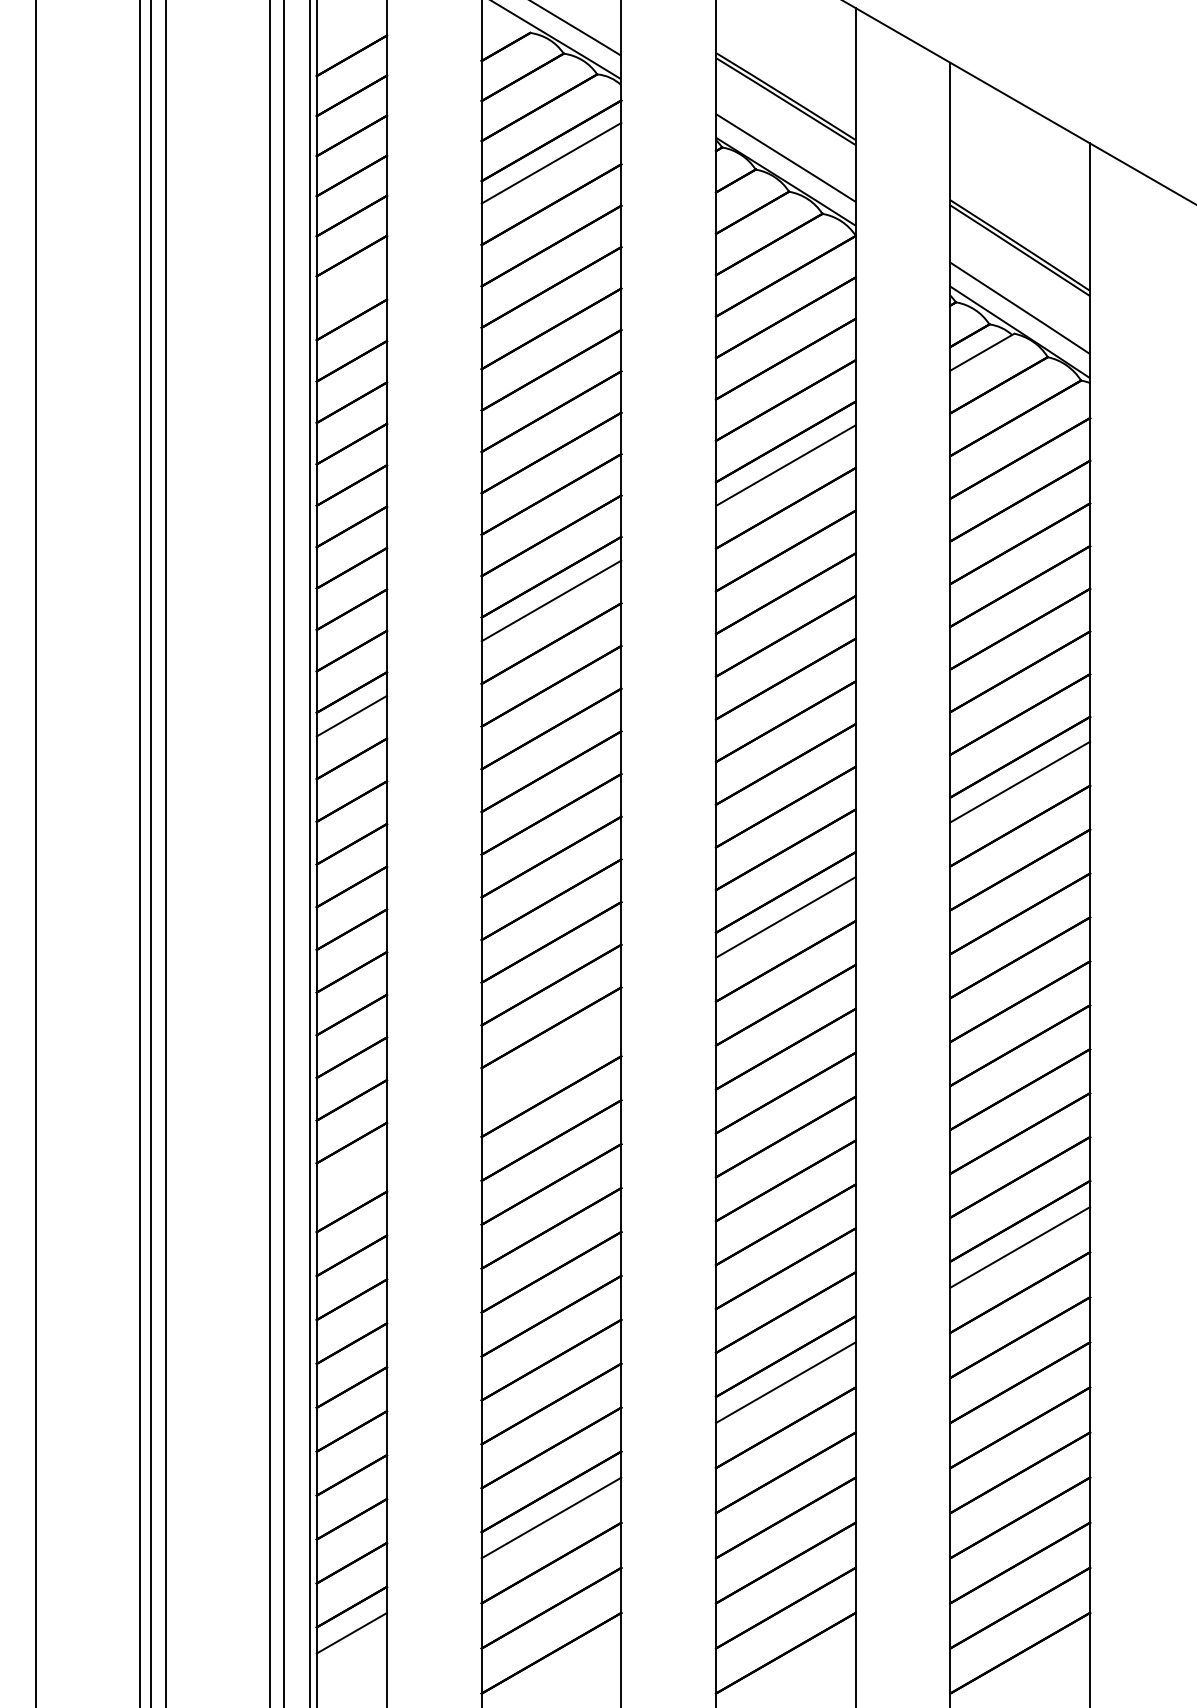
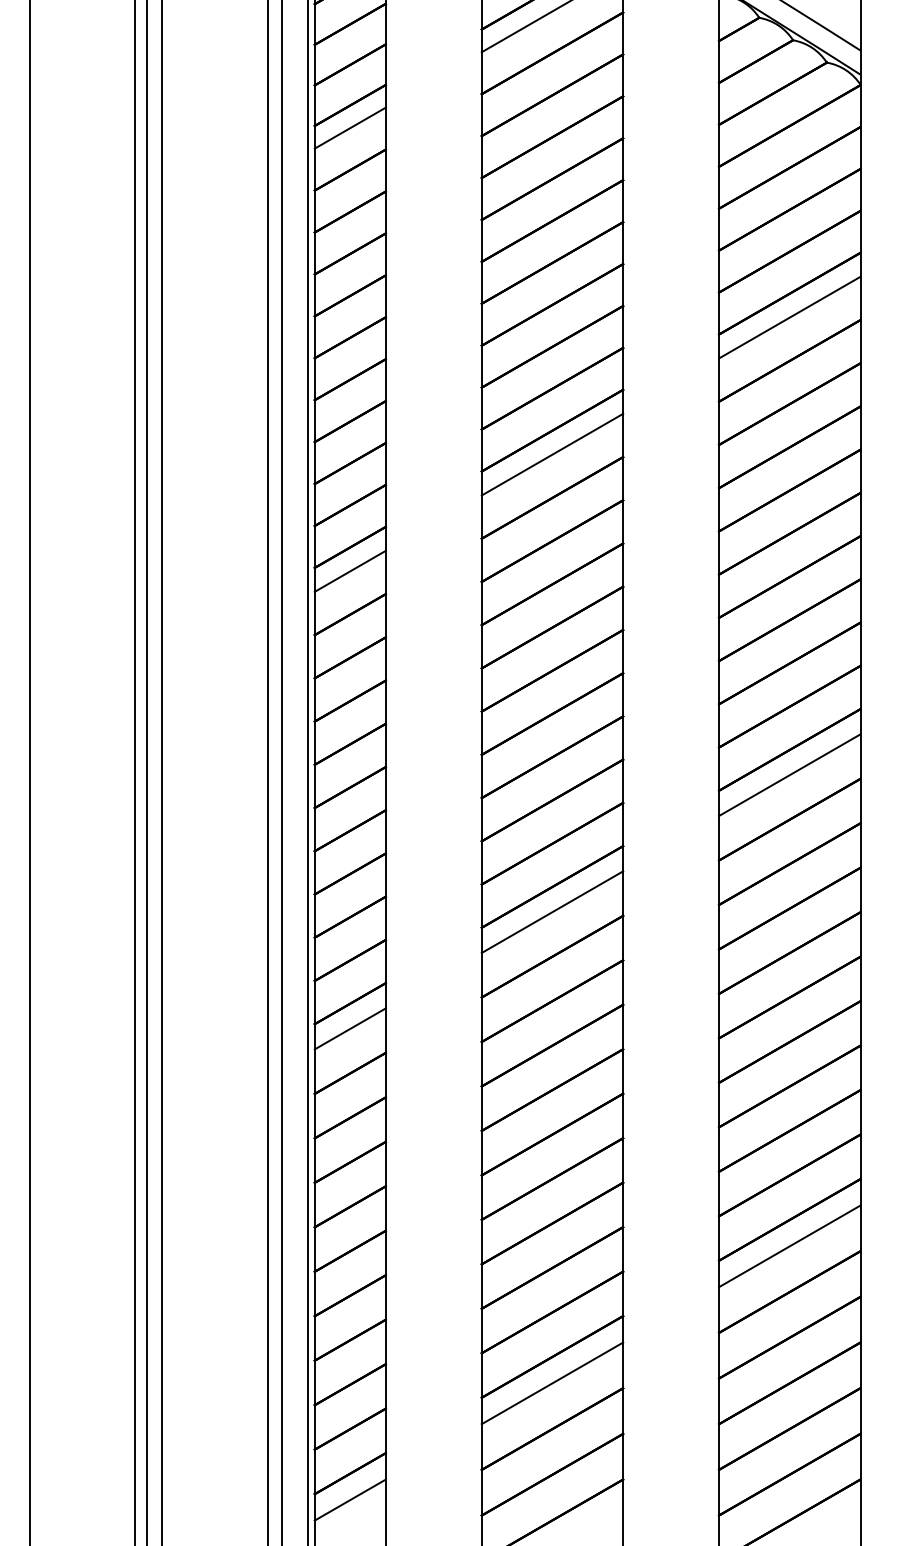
line: (351, 278) -> (349, 128), added
line: (551, 1052) -> (552, 911), added
line: (351, 1167) -> (349, 1028), added

